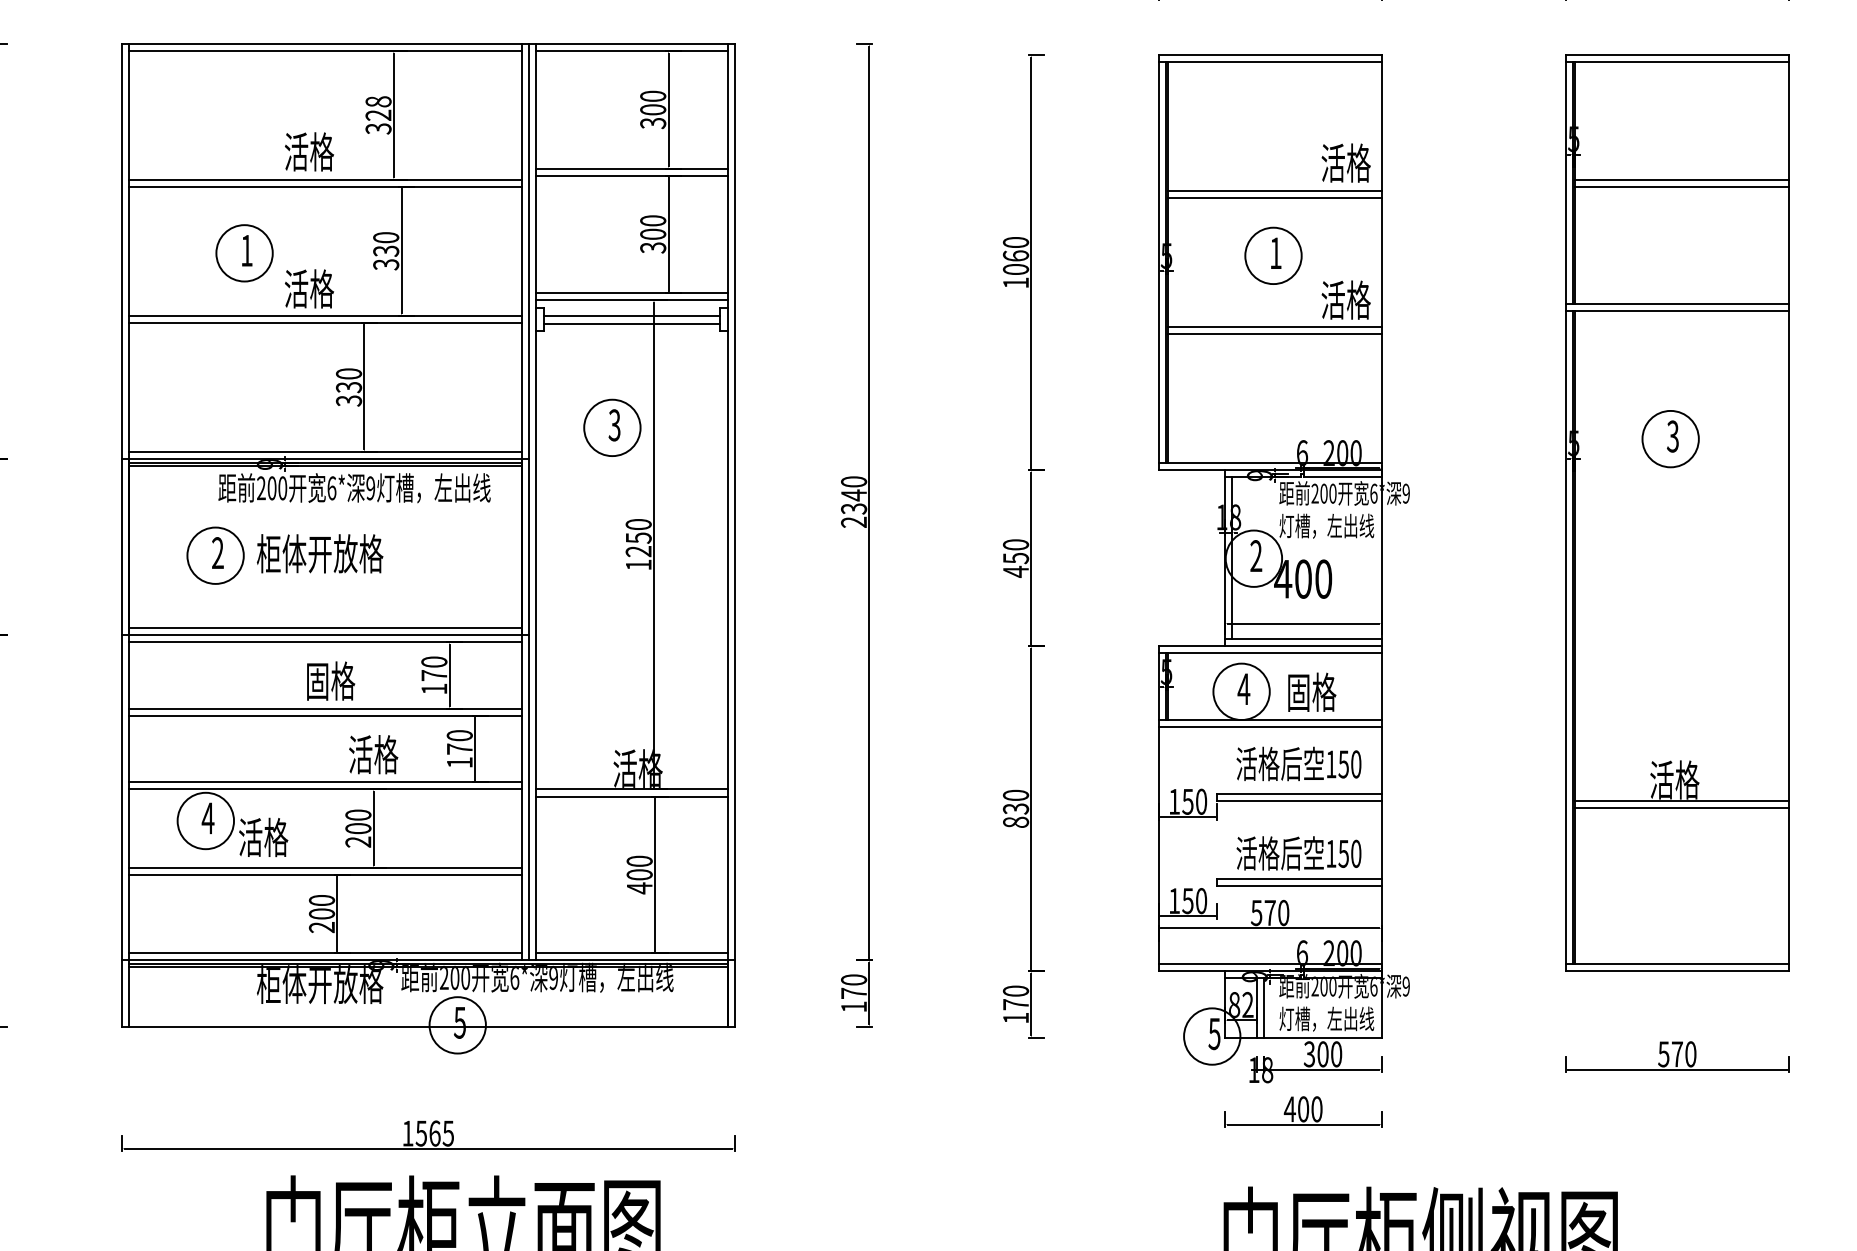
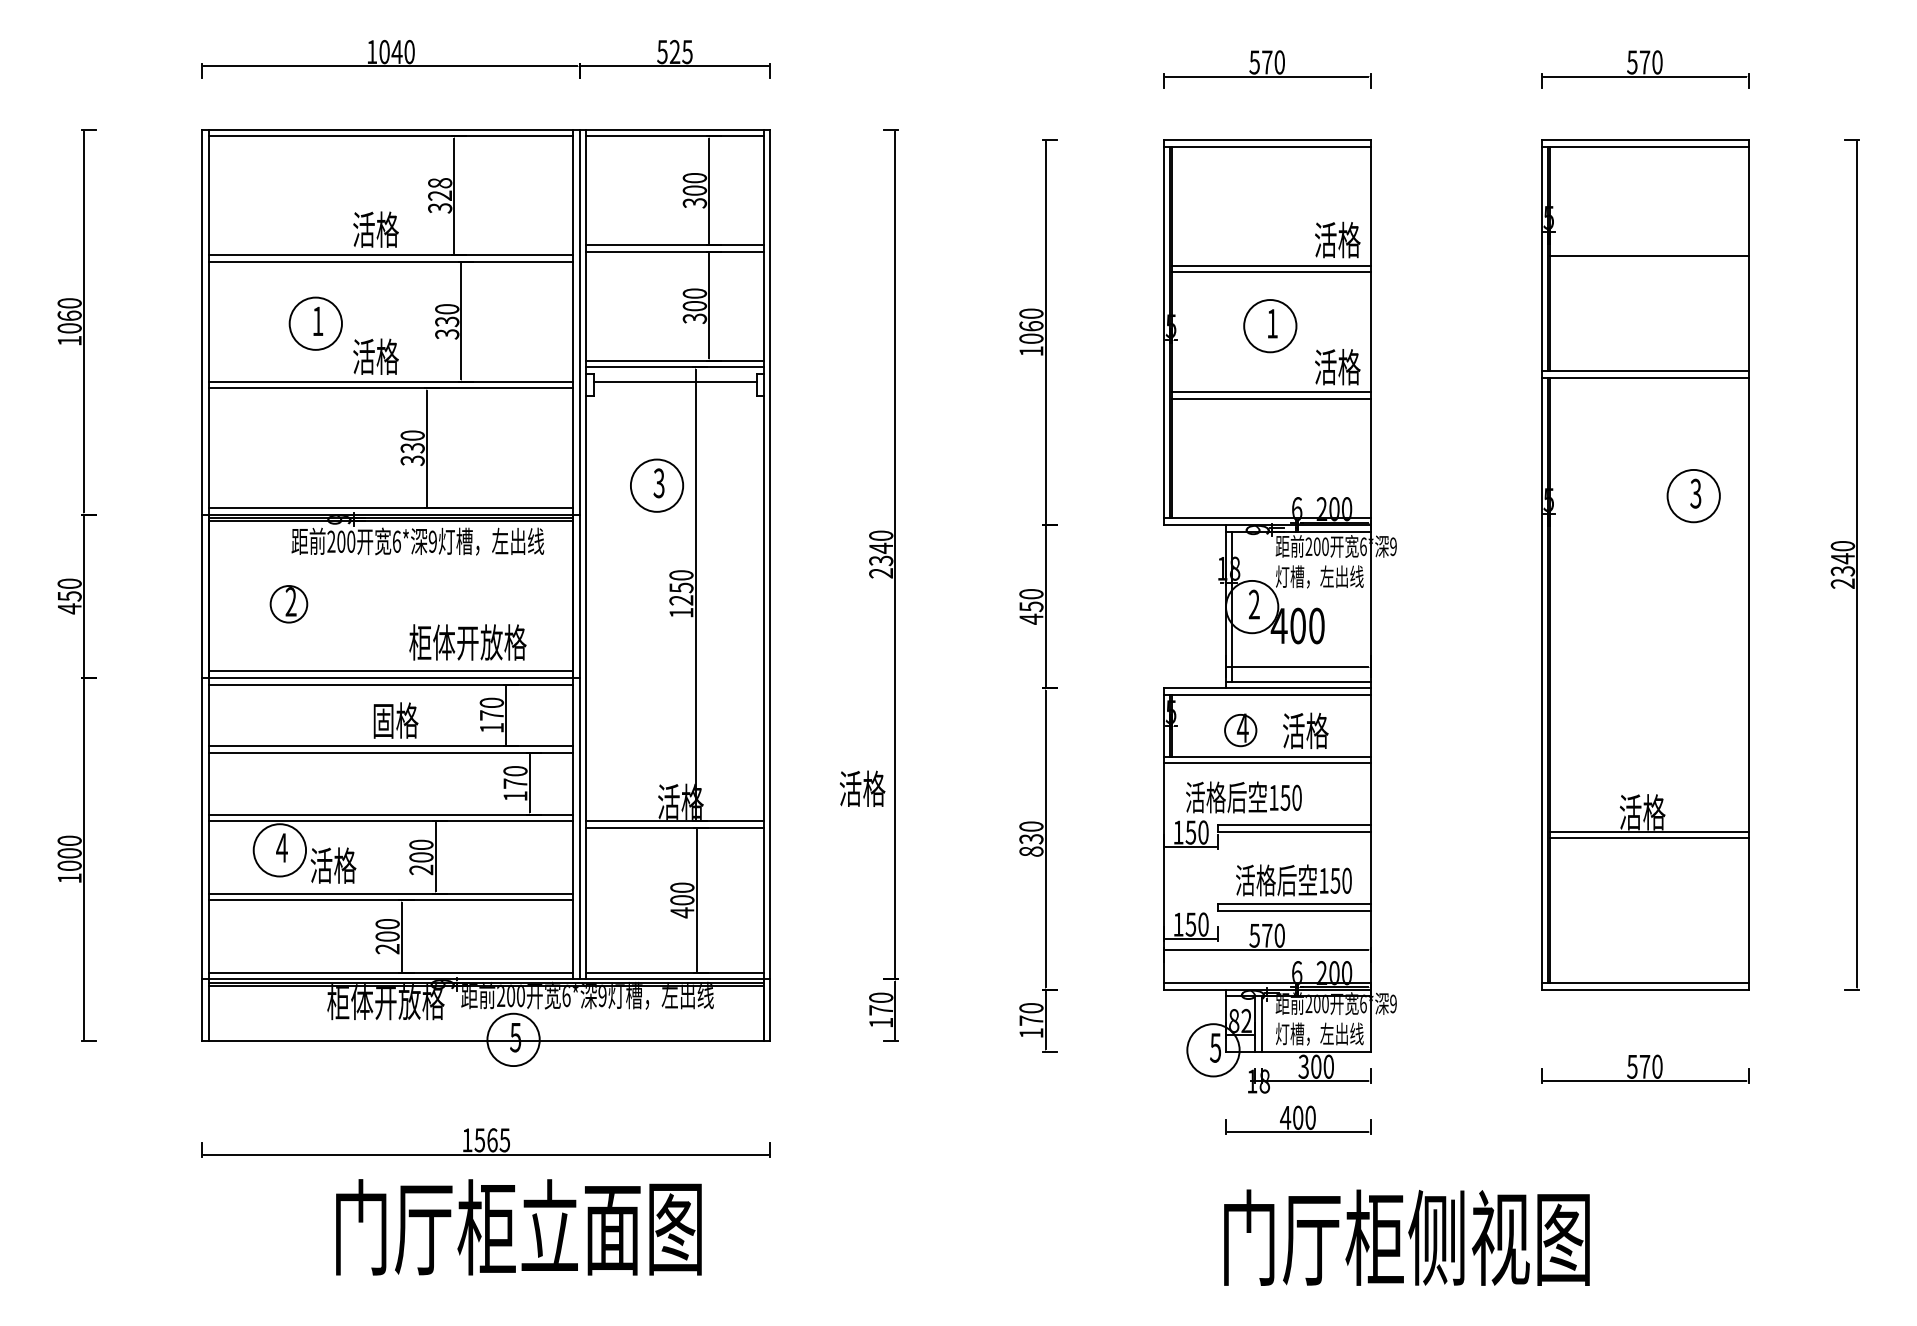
line: (1681, 187) -> (1648, 262), removed
line: (631, 323) -> (674, 388), removed
part: (1670, 439) -> (1693, 496), moved
text: (319, 553) -> (467, 642), moved
circle: (215, 555) -> (288, 604), size x0.7
circle: (1241, 691) -> (1240, 730), size x0.6
text: (1298, 692) -> (1293, 731), 固格 -> 活格
text: (373, 754) -> (862, 788), moved
text: (1298, 764) -> (1243, 797), moved

